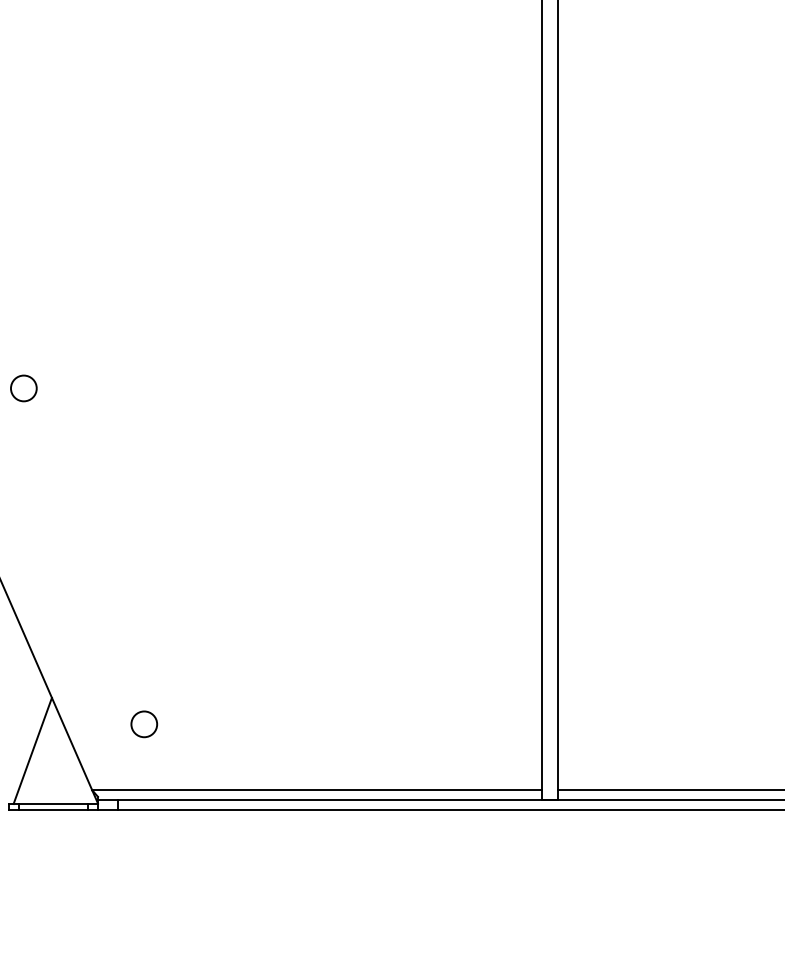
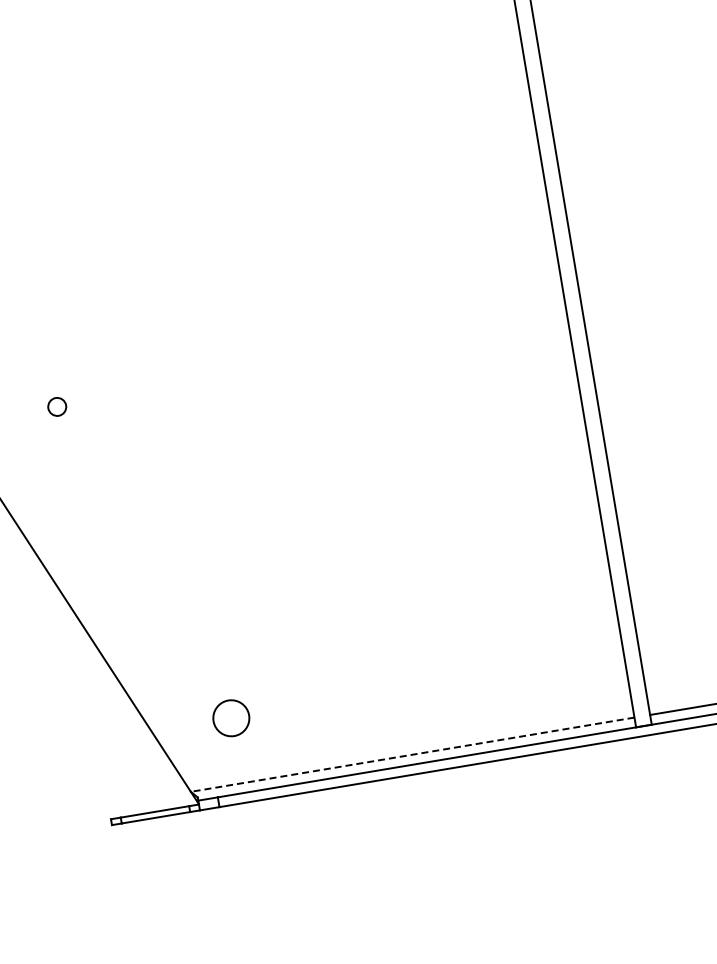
circle: (23, 388) -> (56, 407), size x0.7
circle: (144, 724) -> (231, 718), size x1.4
line: (32, 750) -> (125, 762), removed
line: (317, 790) -> (413, 754), solid -> dashed

